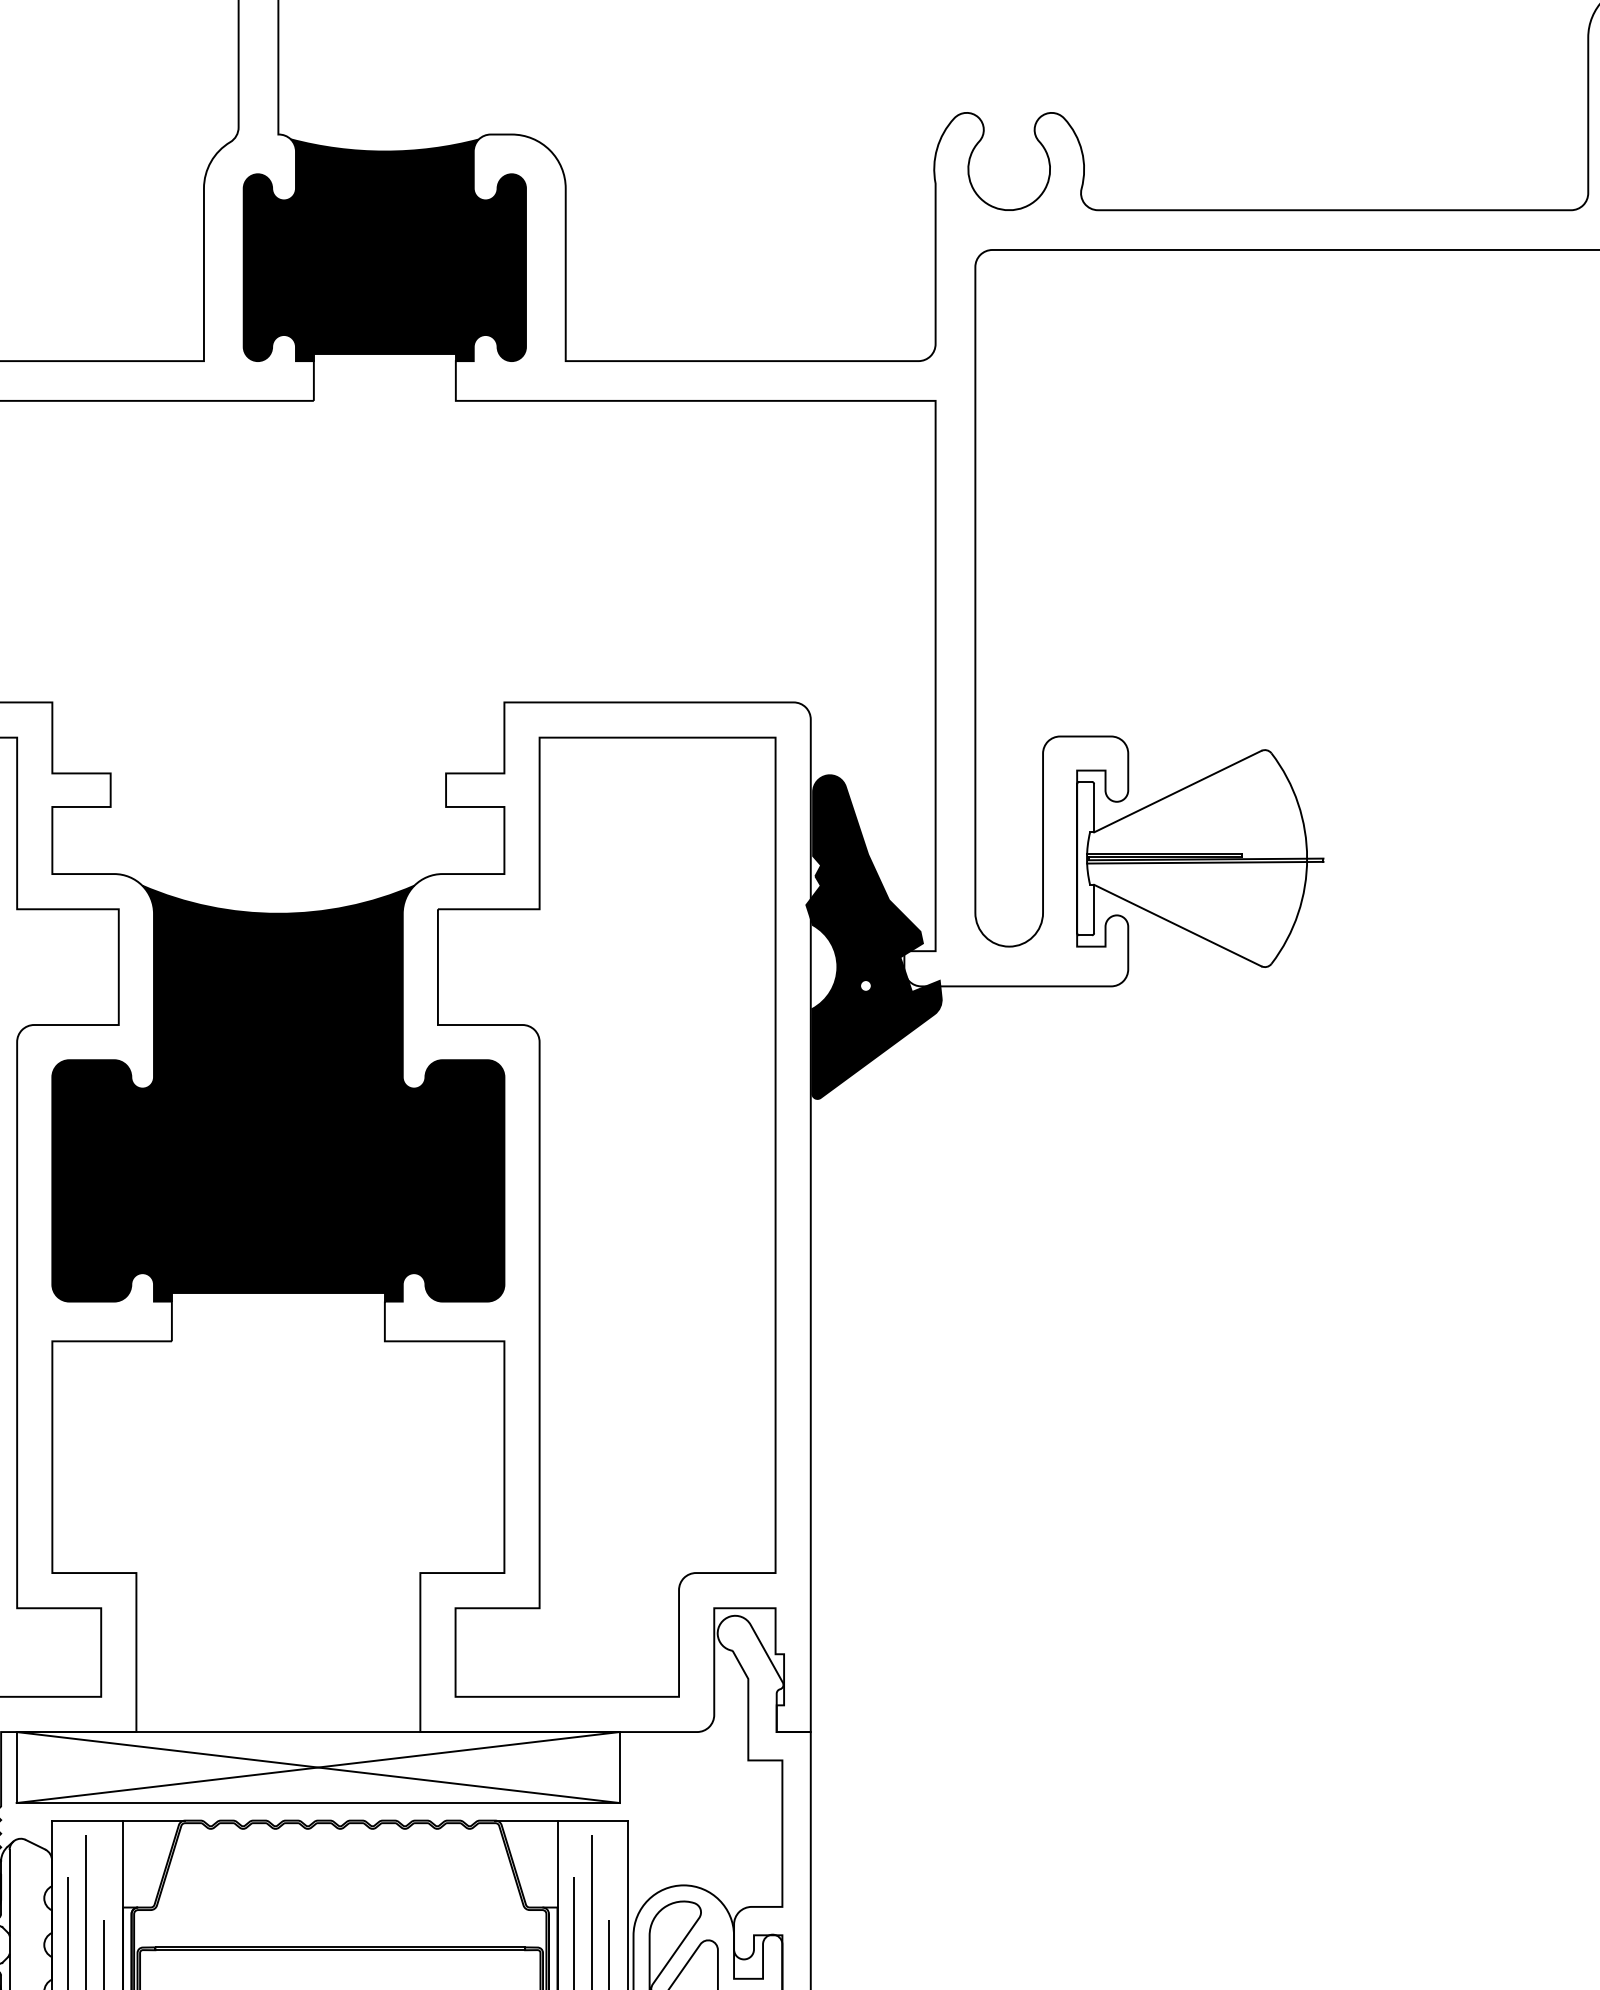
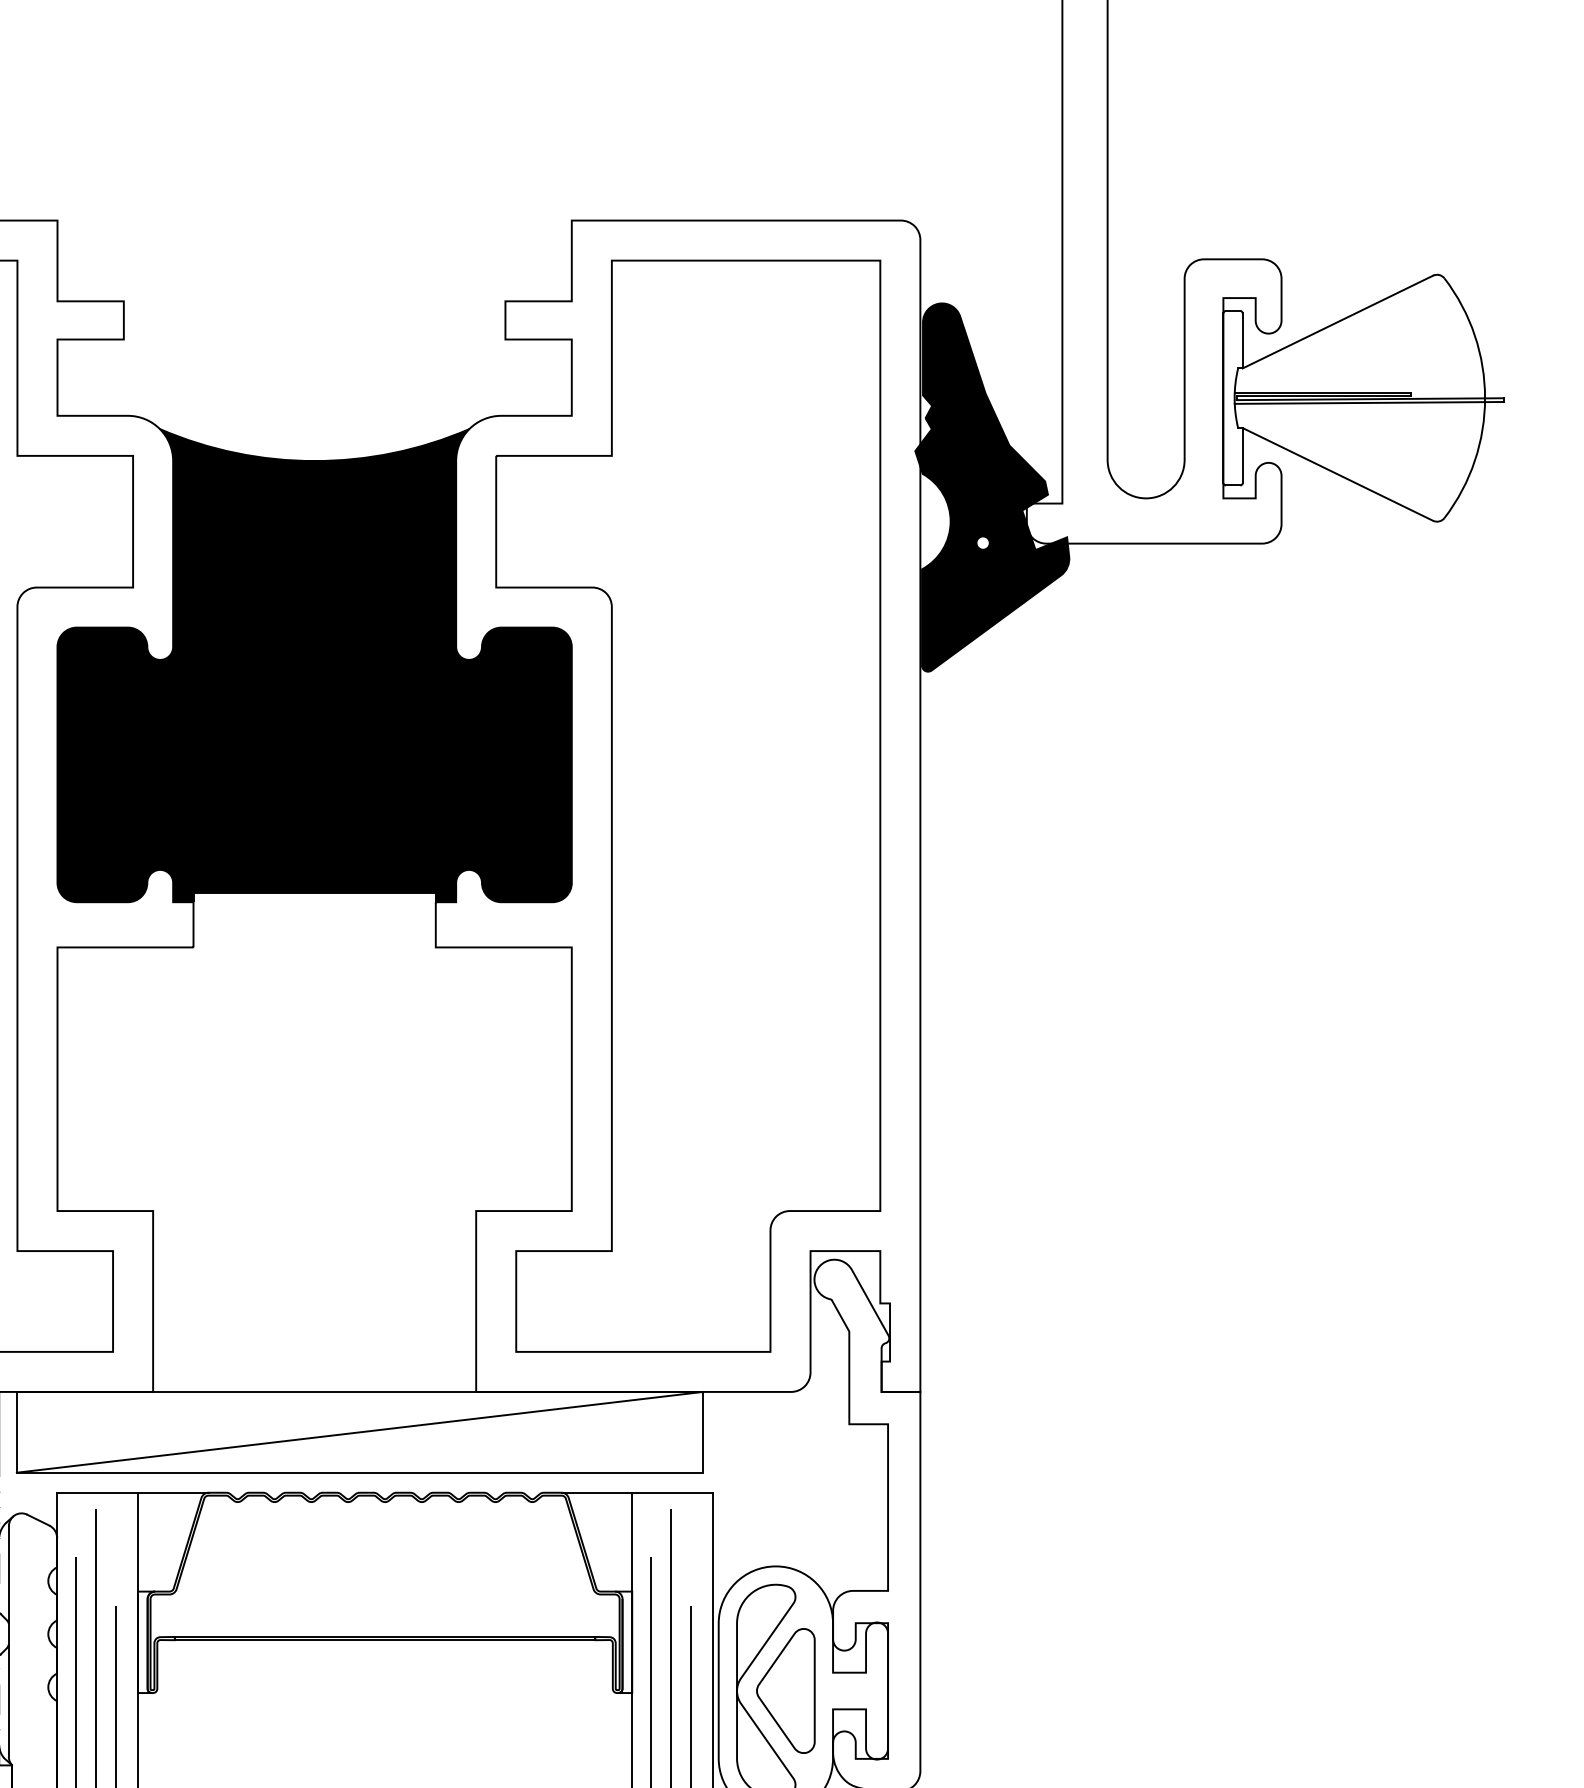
line: (317, 1767) -> (359, 1432), removed

